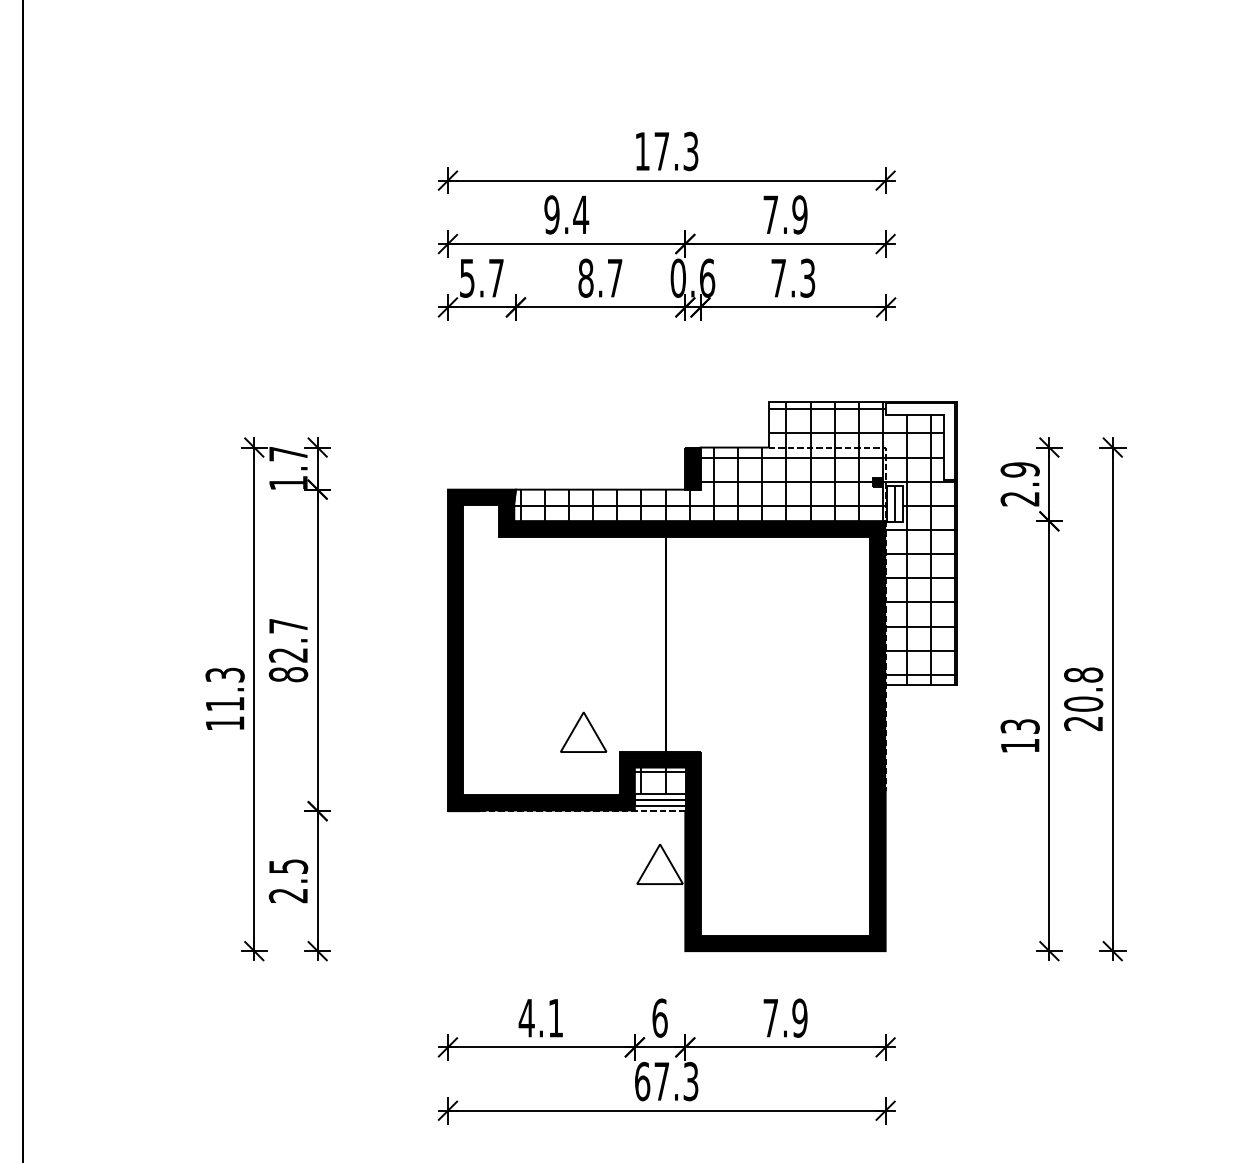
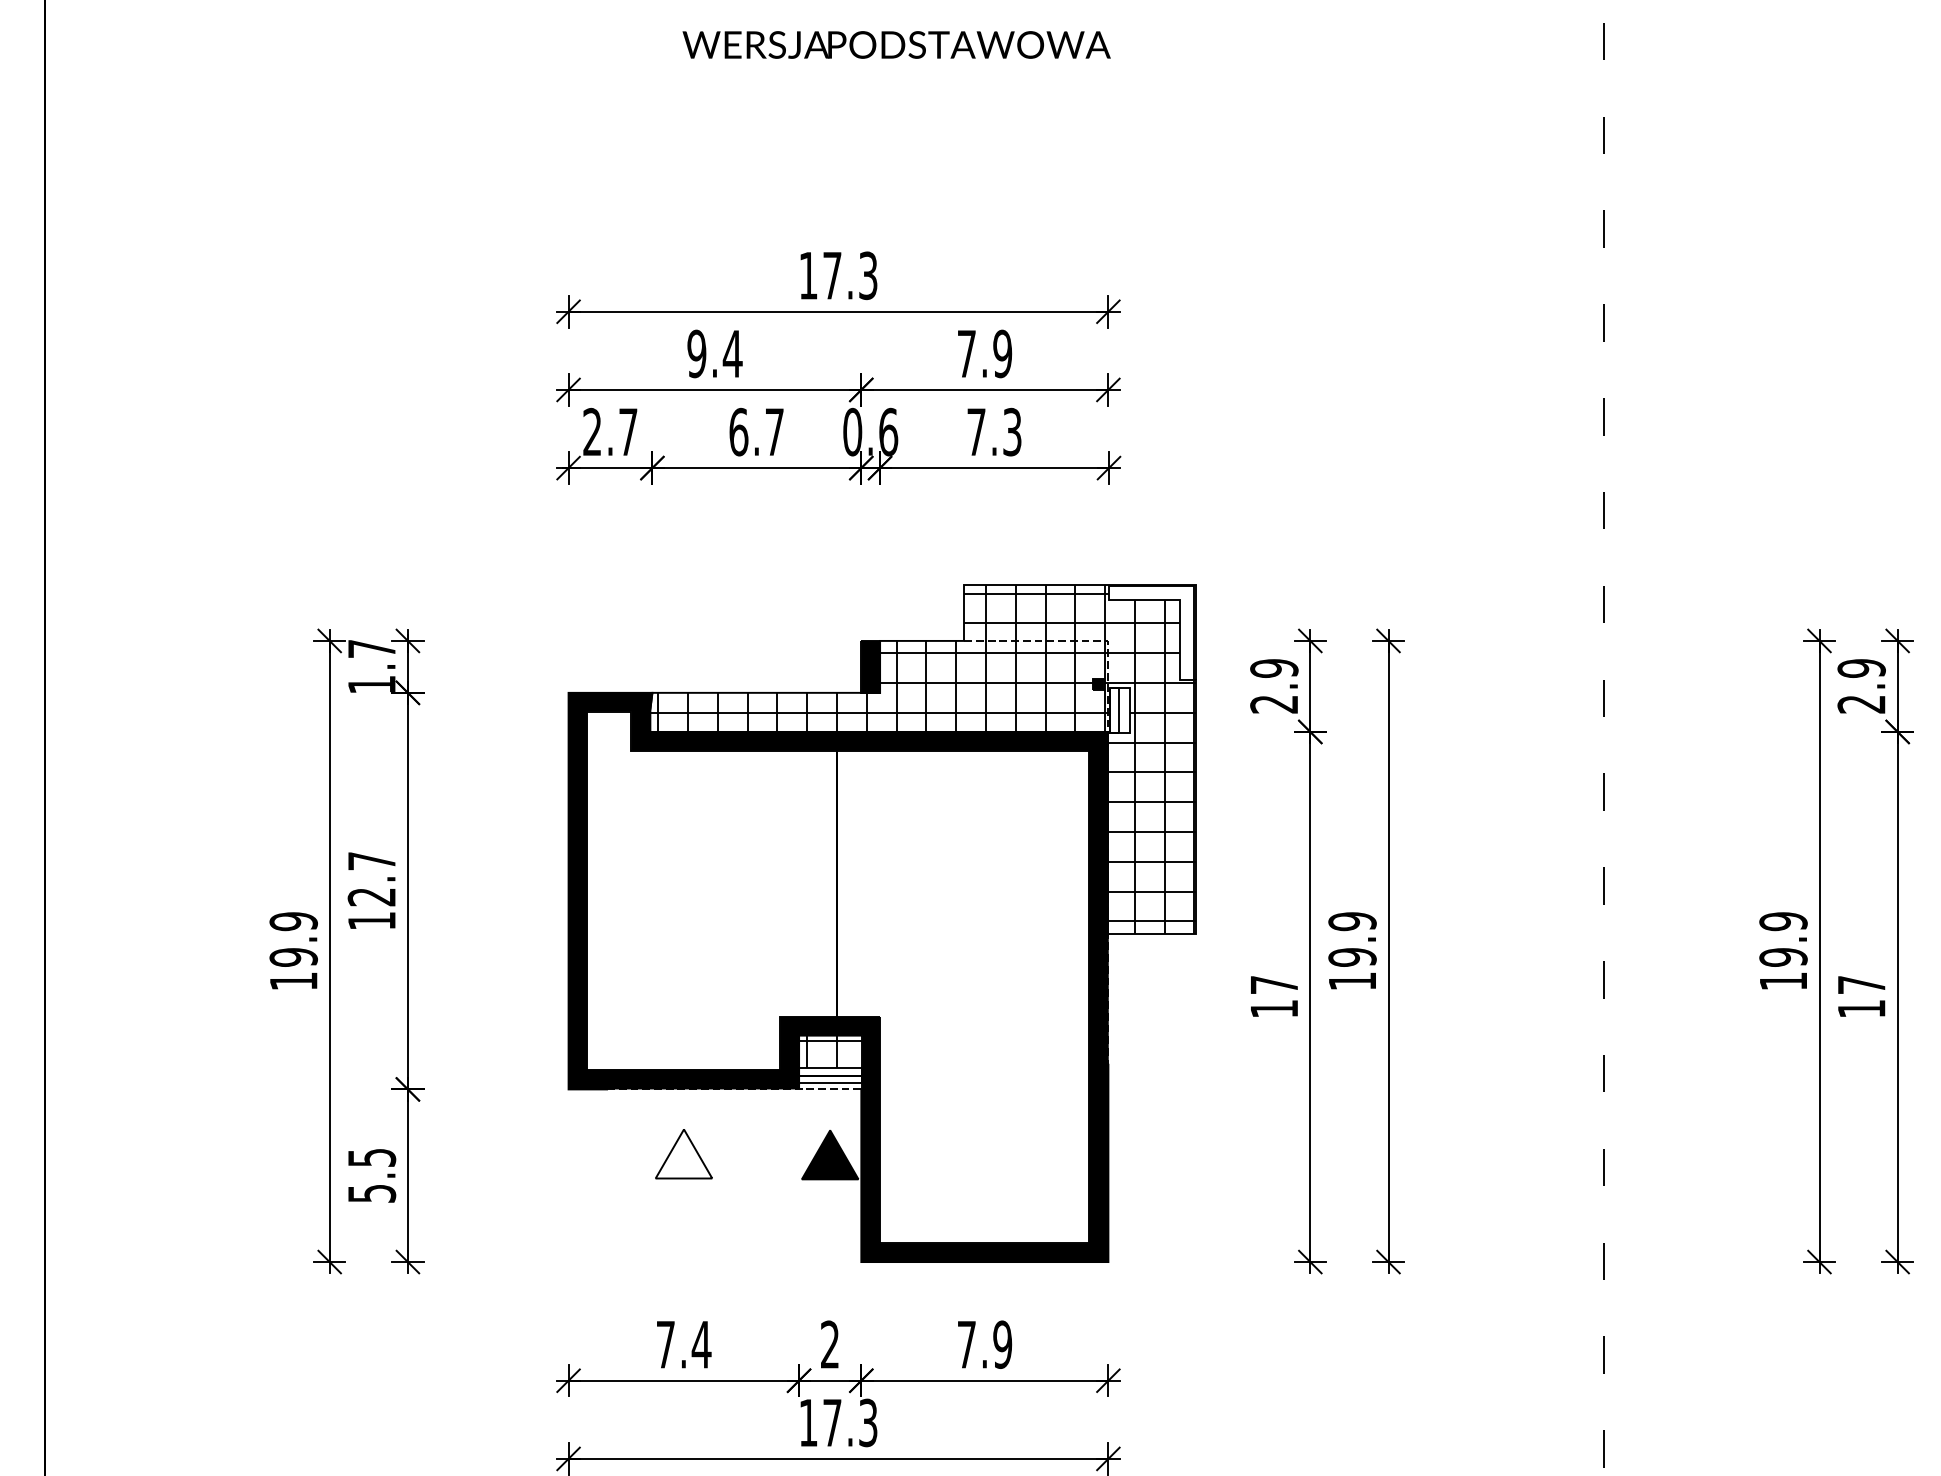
text: (467, 277) -> (592, 431), 5.7 -> 2.7
text: (585, 277) -> (738, 431), 8.7 -> 6.7
text: (288, 674) -> (371, 920), 82.7 -> 12.7
text: (224, 689) -> (293, 939), 11.3 -> 19.9
text: (1083, 699) -> (1352, 951), 20.8 -> 19.9
text: (1020, 726) -> (1274, 985), 13 -> 17
part: (583, 732) -> (683, 1154), moved
fill: (659, 863) -> (829, 1154), added
text: (288, 895) -> (371, 1193), 2.5 -> 5.5
text: (541, 1018) -> (683, 1344), 4.1 -> 7.4
text: (659, 1018) -> (829, 1344), 6 -> 2
text: (642, 1081) -> (808, 1422), 67.3 -> 17.3

